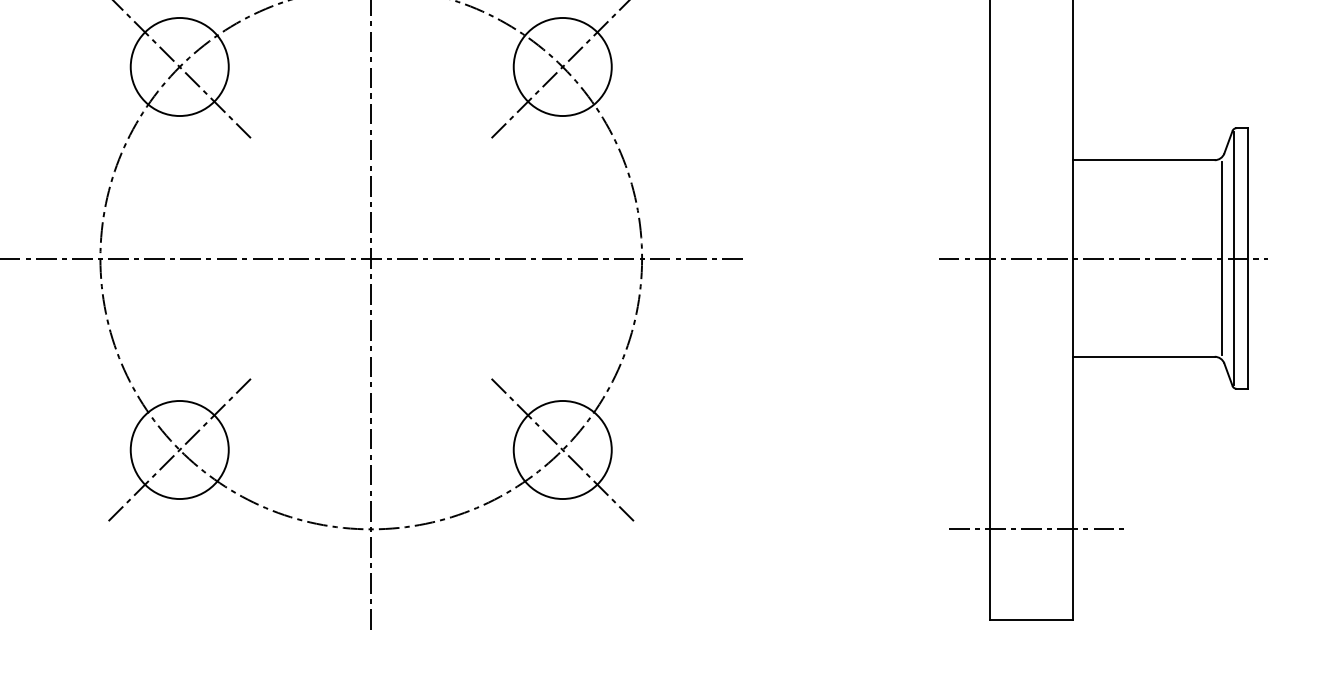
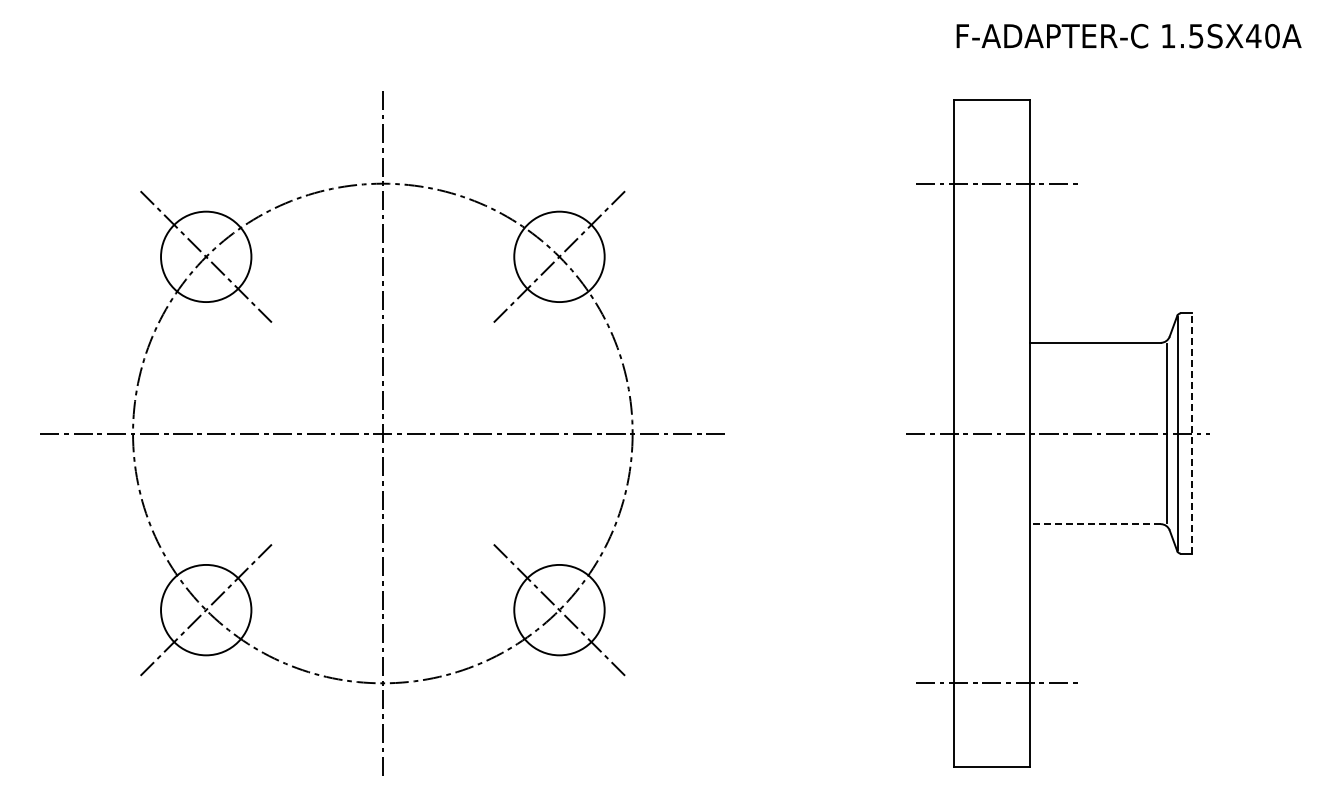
line: (1248, 258) -> (1191, 433), solid -> dashed
line: (1142, 357) -> (1094, 524), solid -> dashed

